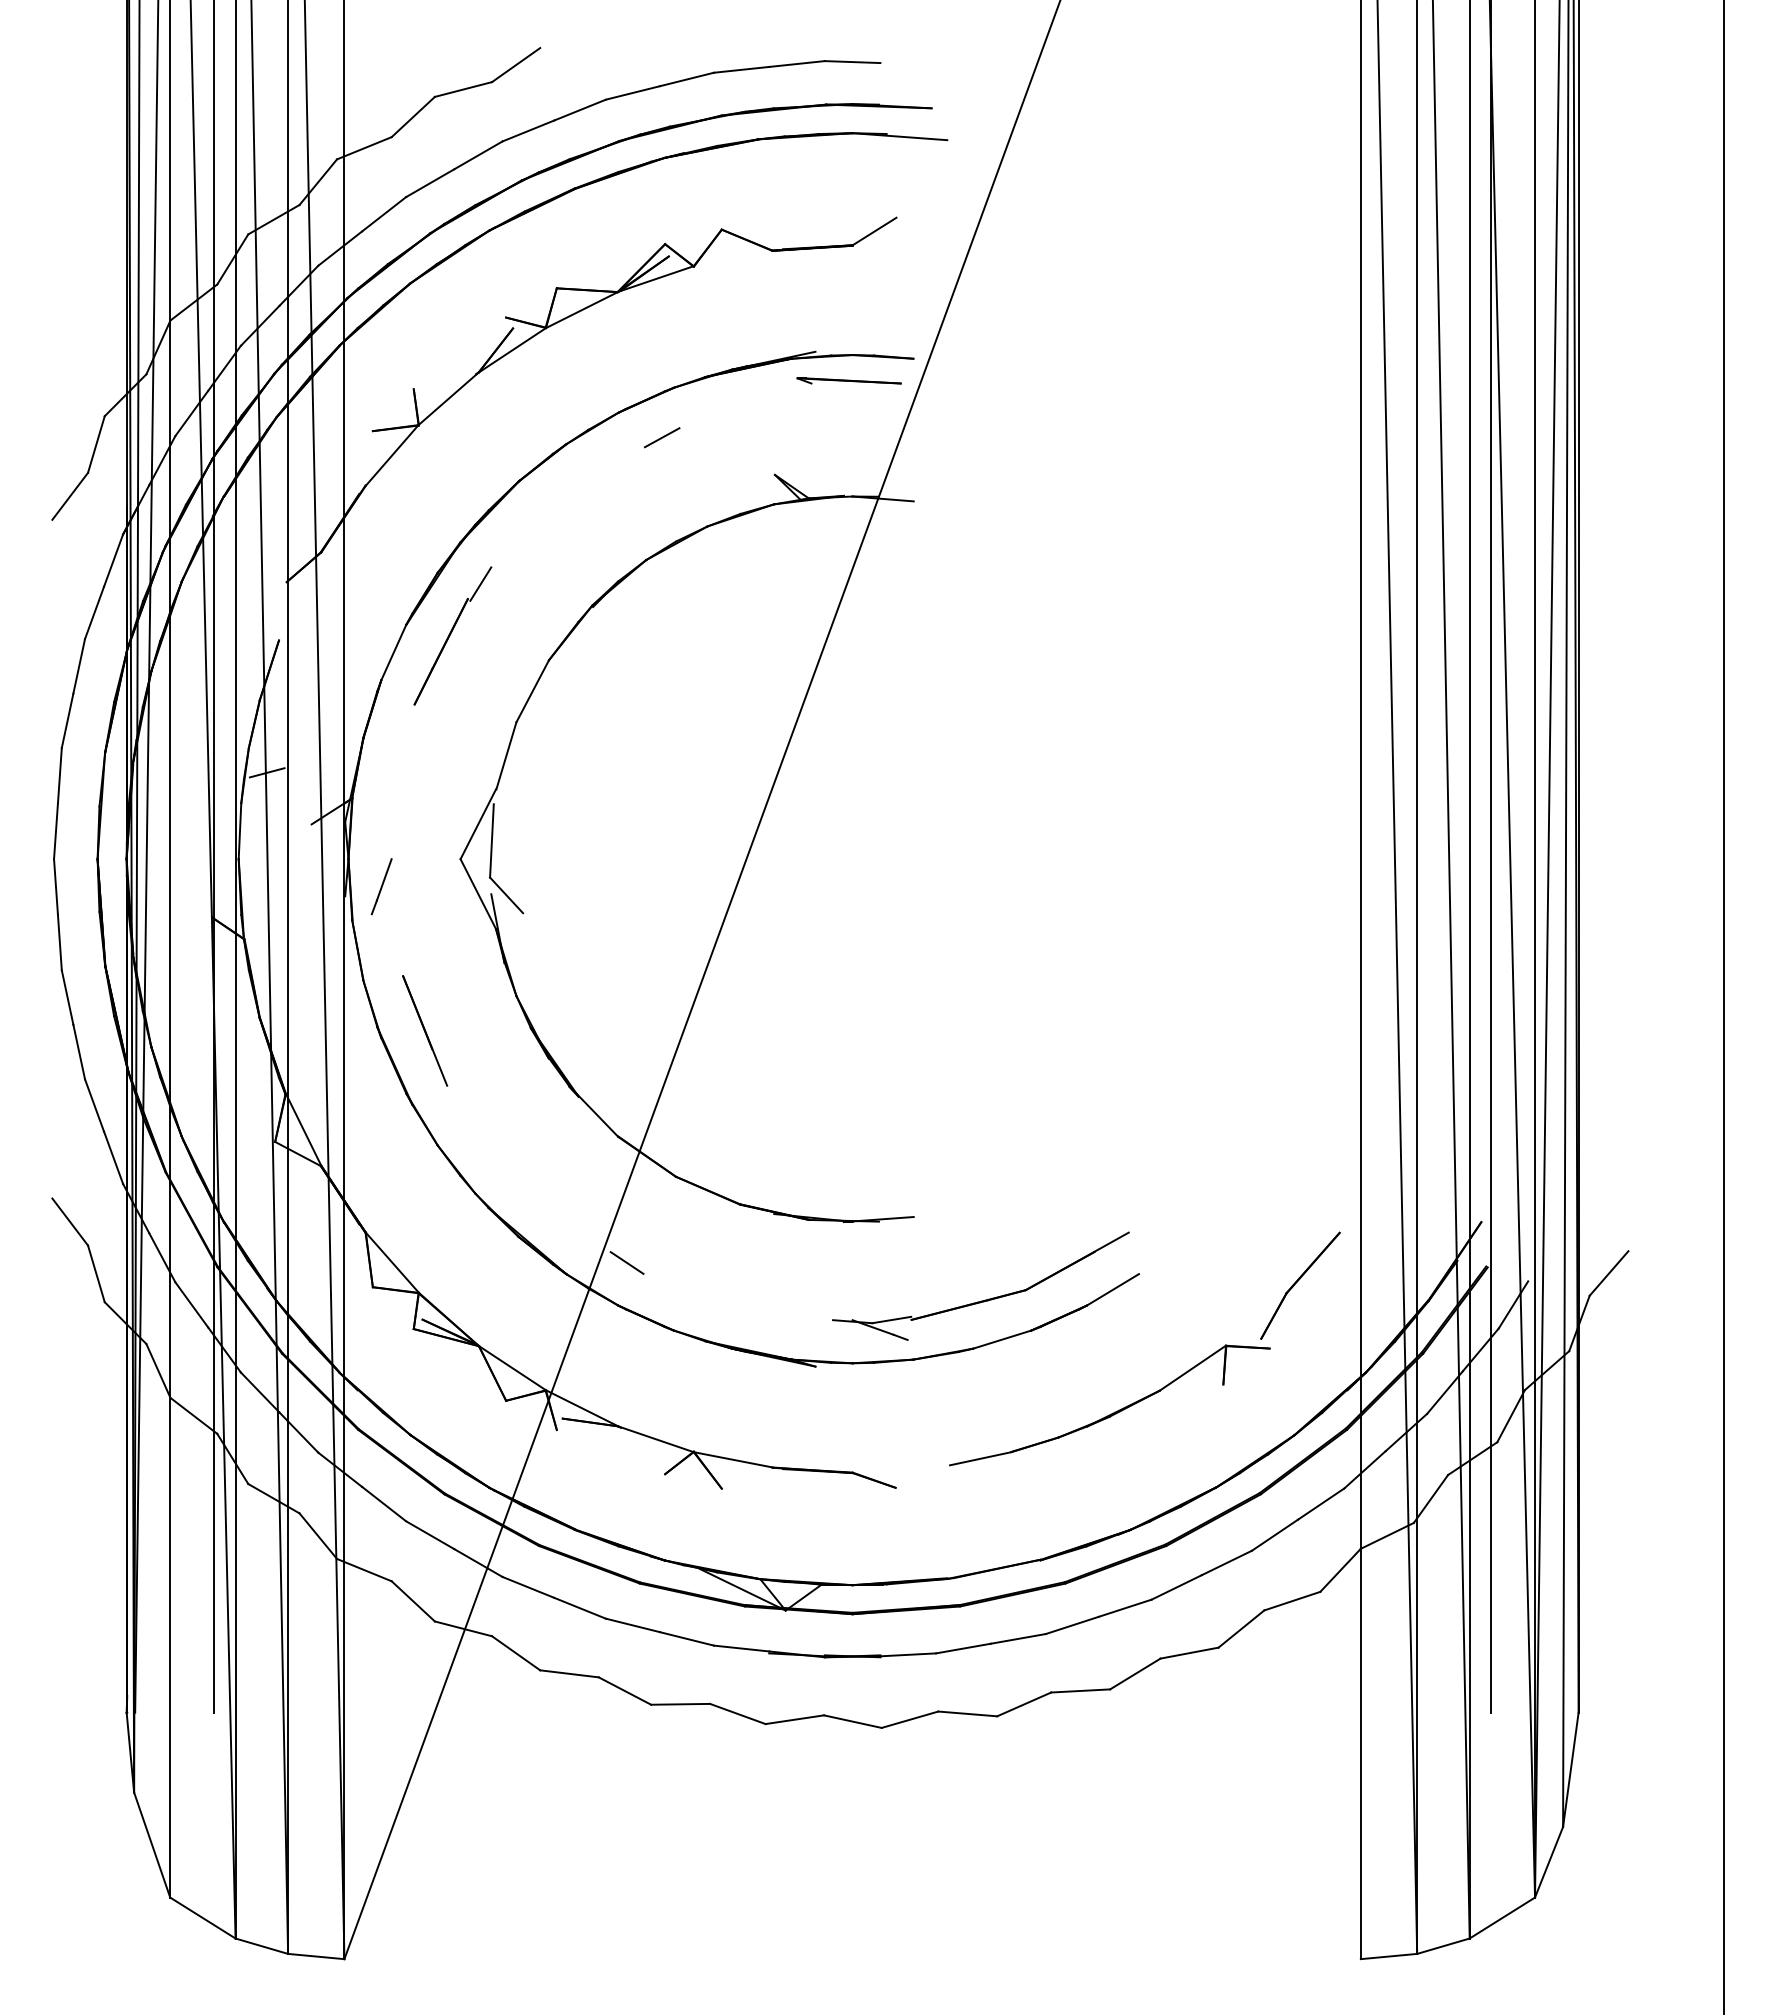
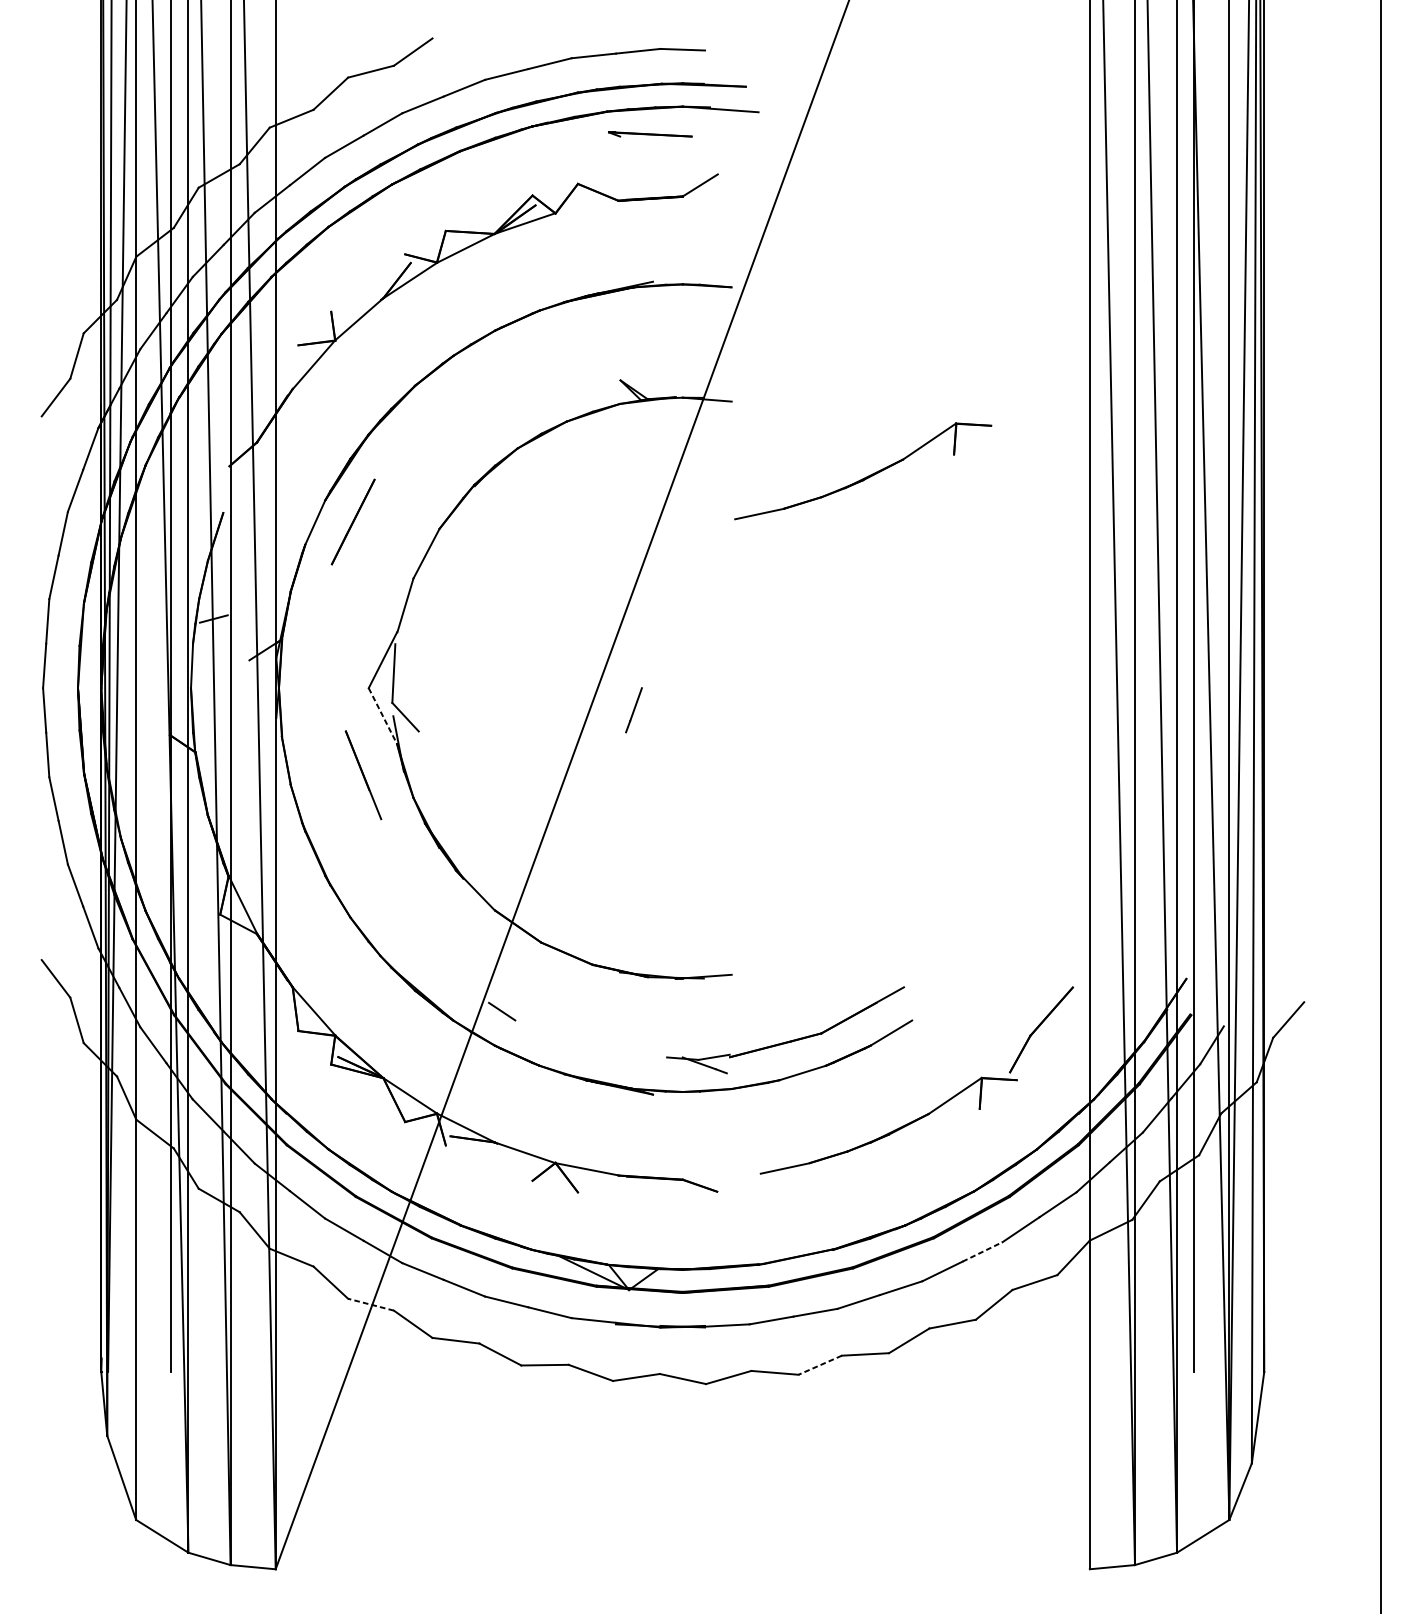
part: (848, 380) -> (649, 134), moved
line: (661, 437) -> (529, 350), removed
line: (480, 583) -> (384, 467), removed
part: (1081, 595) -> (866, 476), added
line: (381, 886) -> (633, 710), moved
line: (478, 894) -> (383, 716), solid -> dashed
line: (425, 1030) -> (363, 774), moved
line: (1226, 1562) -> (982, 1251), solid -> dashed
line: (463, 1628) -> (371, 1304), solid -> dashed
line: (1024, 1704) -> (820, 1365), solid -> dashed

